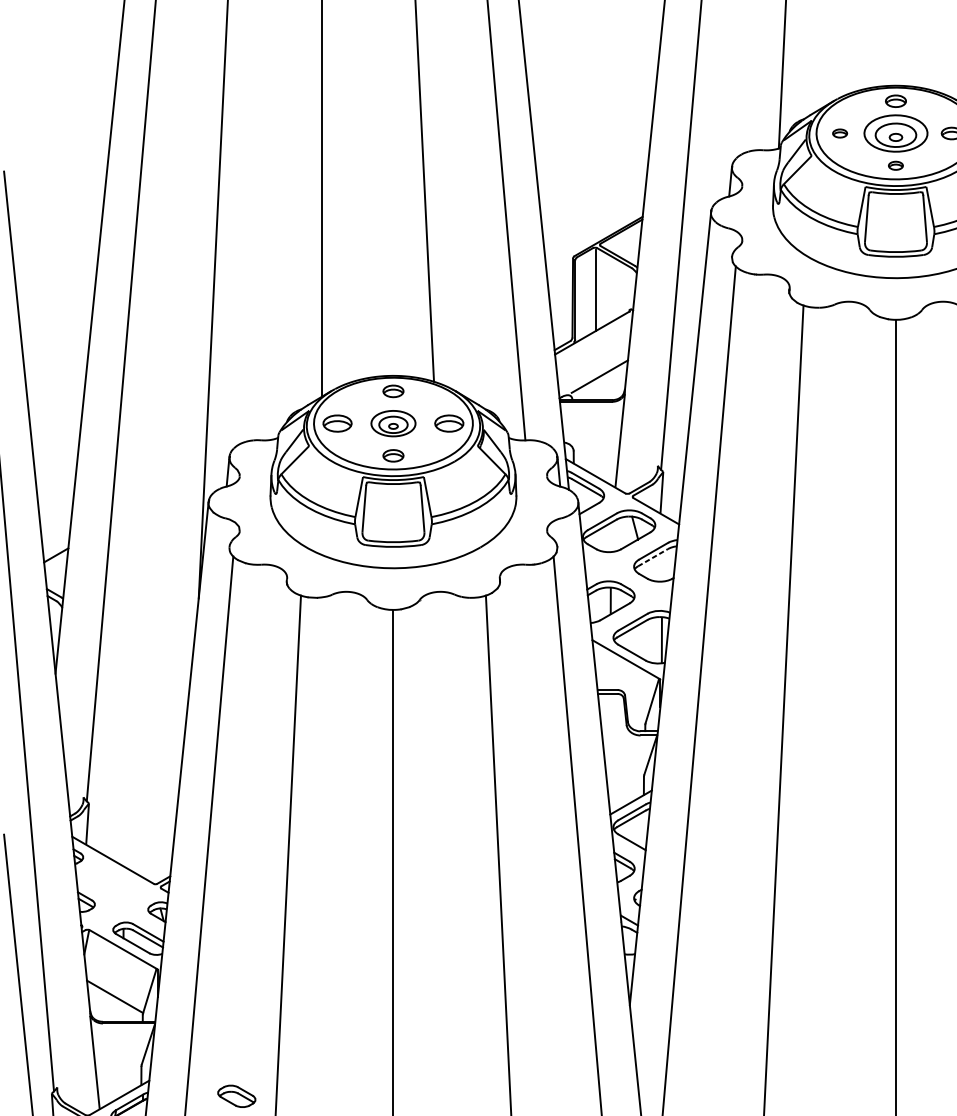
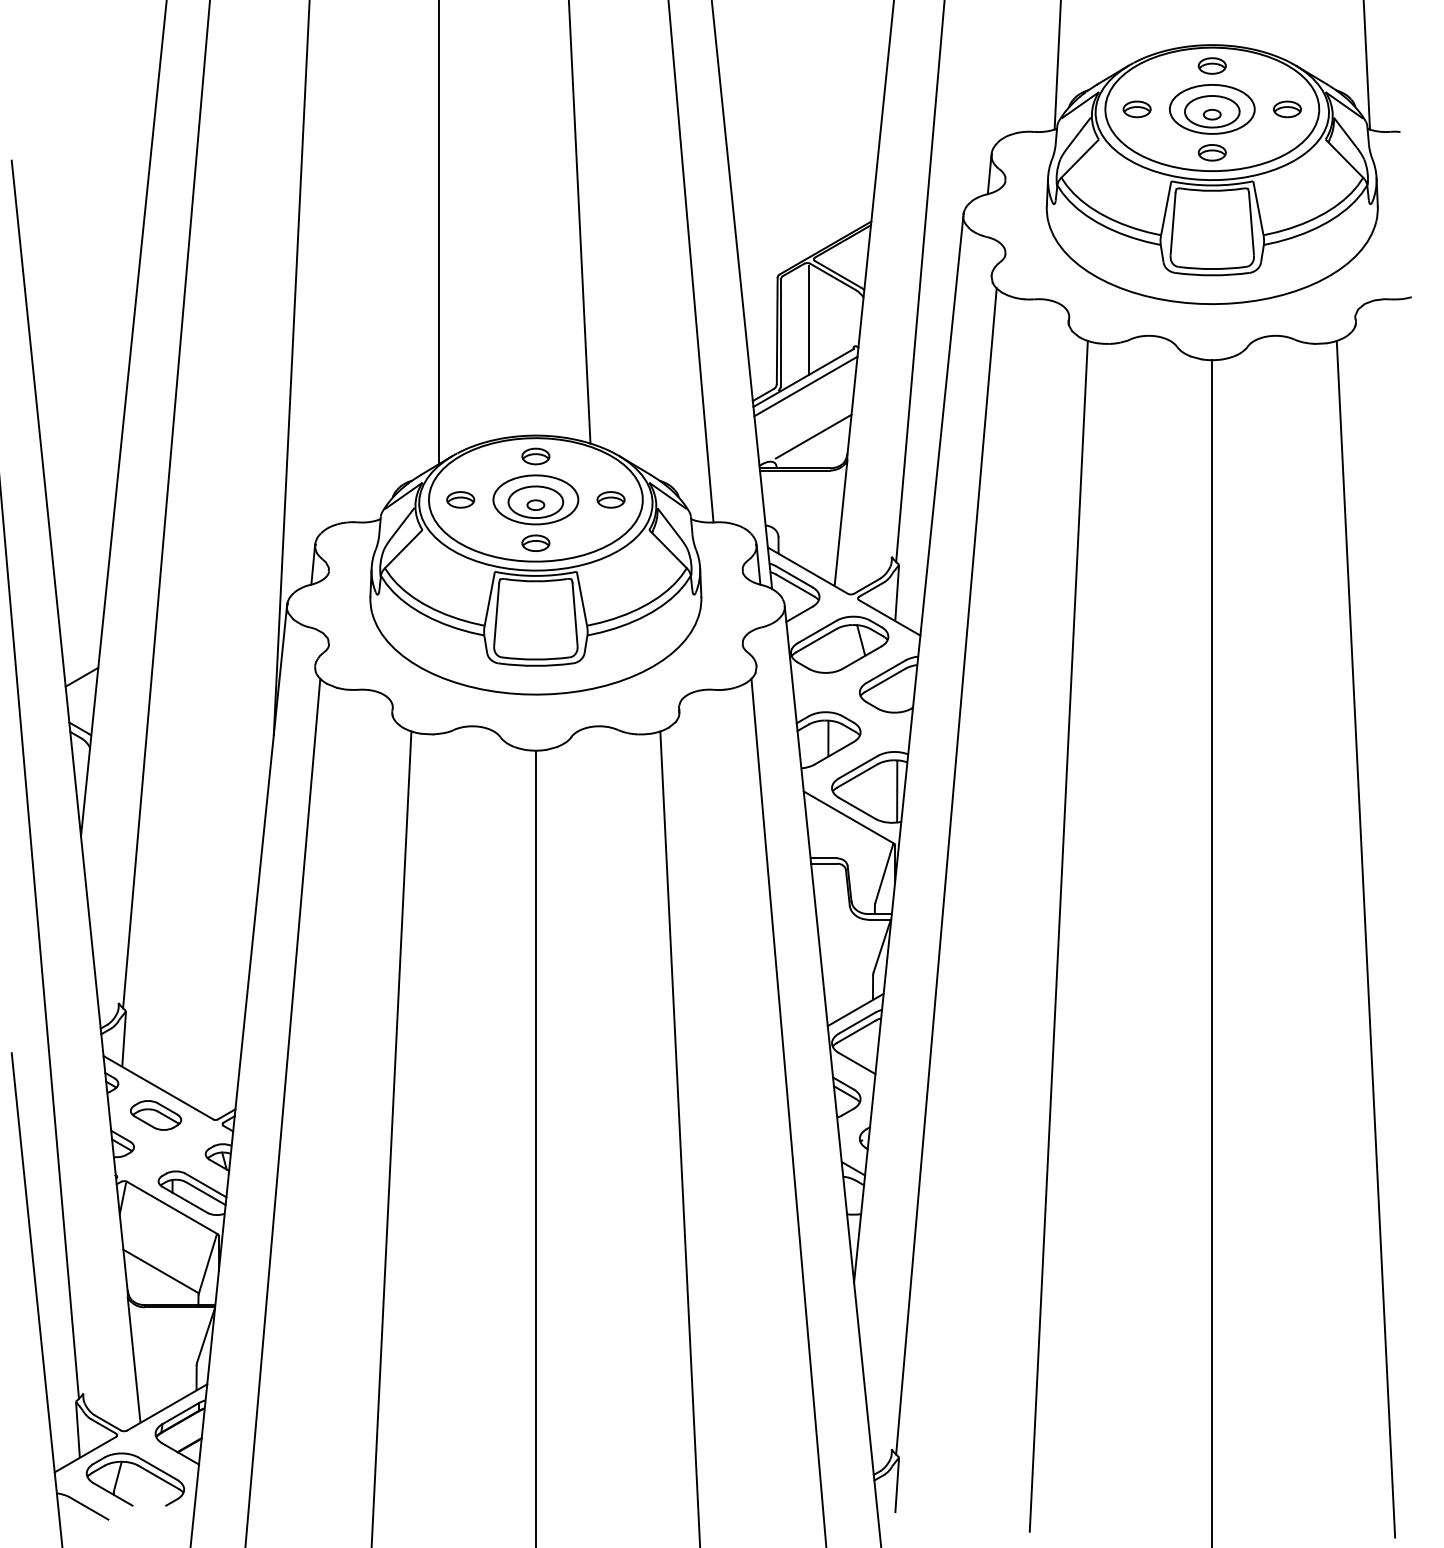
part: (839, 133) -> (1136, 109), size x1.43
part: (895, 165) -> (1211, 152), size x1.43
line: (593, 339) -> (805, 386), added
part: (337, 423) -> (460, 499), size x0.71
part: (393, 423) -> (535, 499), size x1.43
part: (448, 423) -> (610, 499), size x0.71
line: (653, 557) -> (885, 680), dashed -> solid
part: (236, 1096) -> (155, 1115), moved

